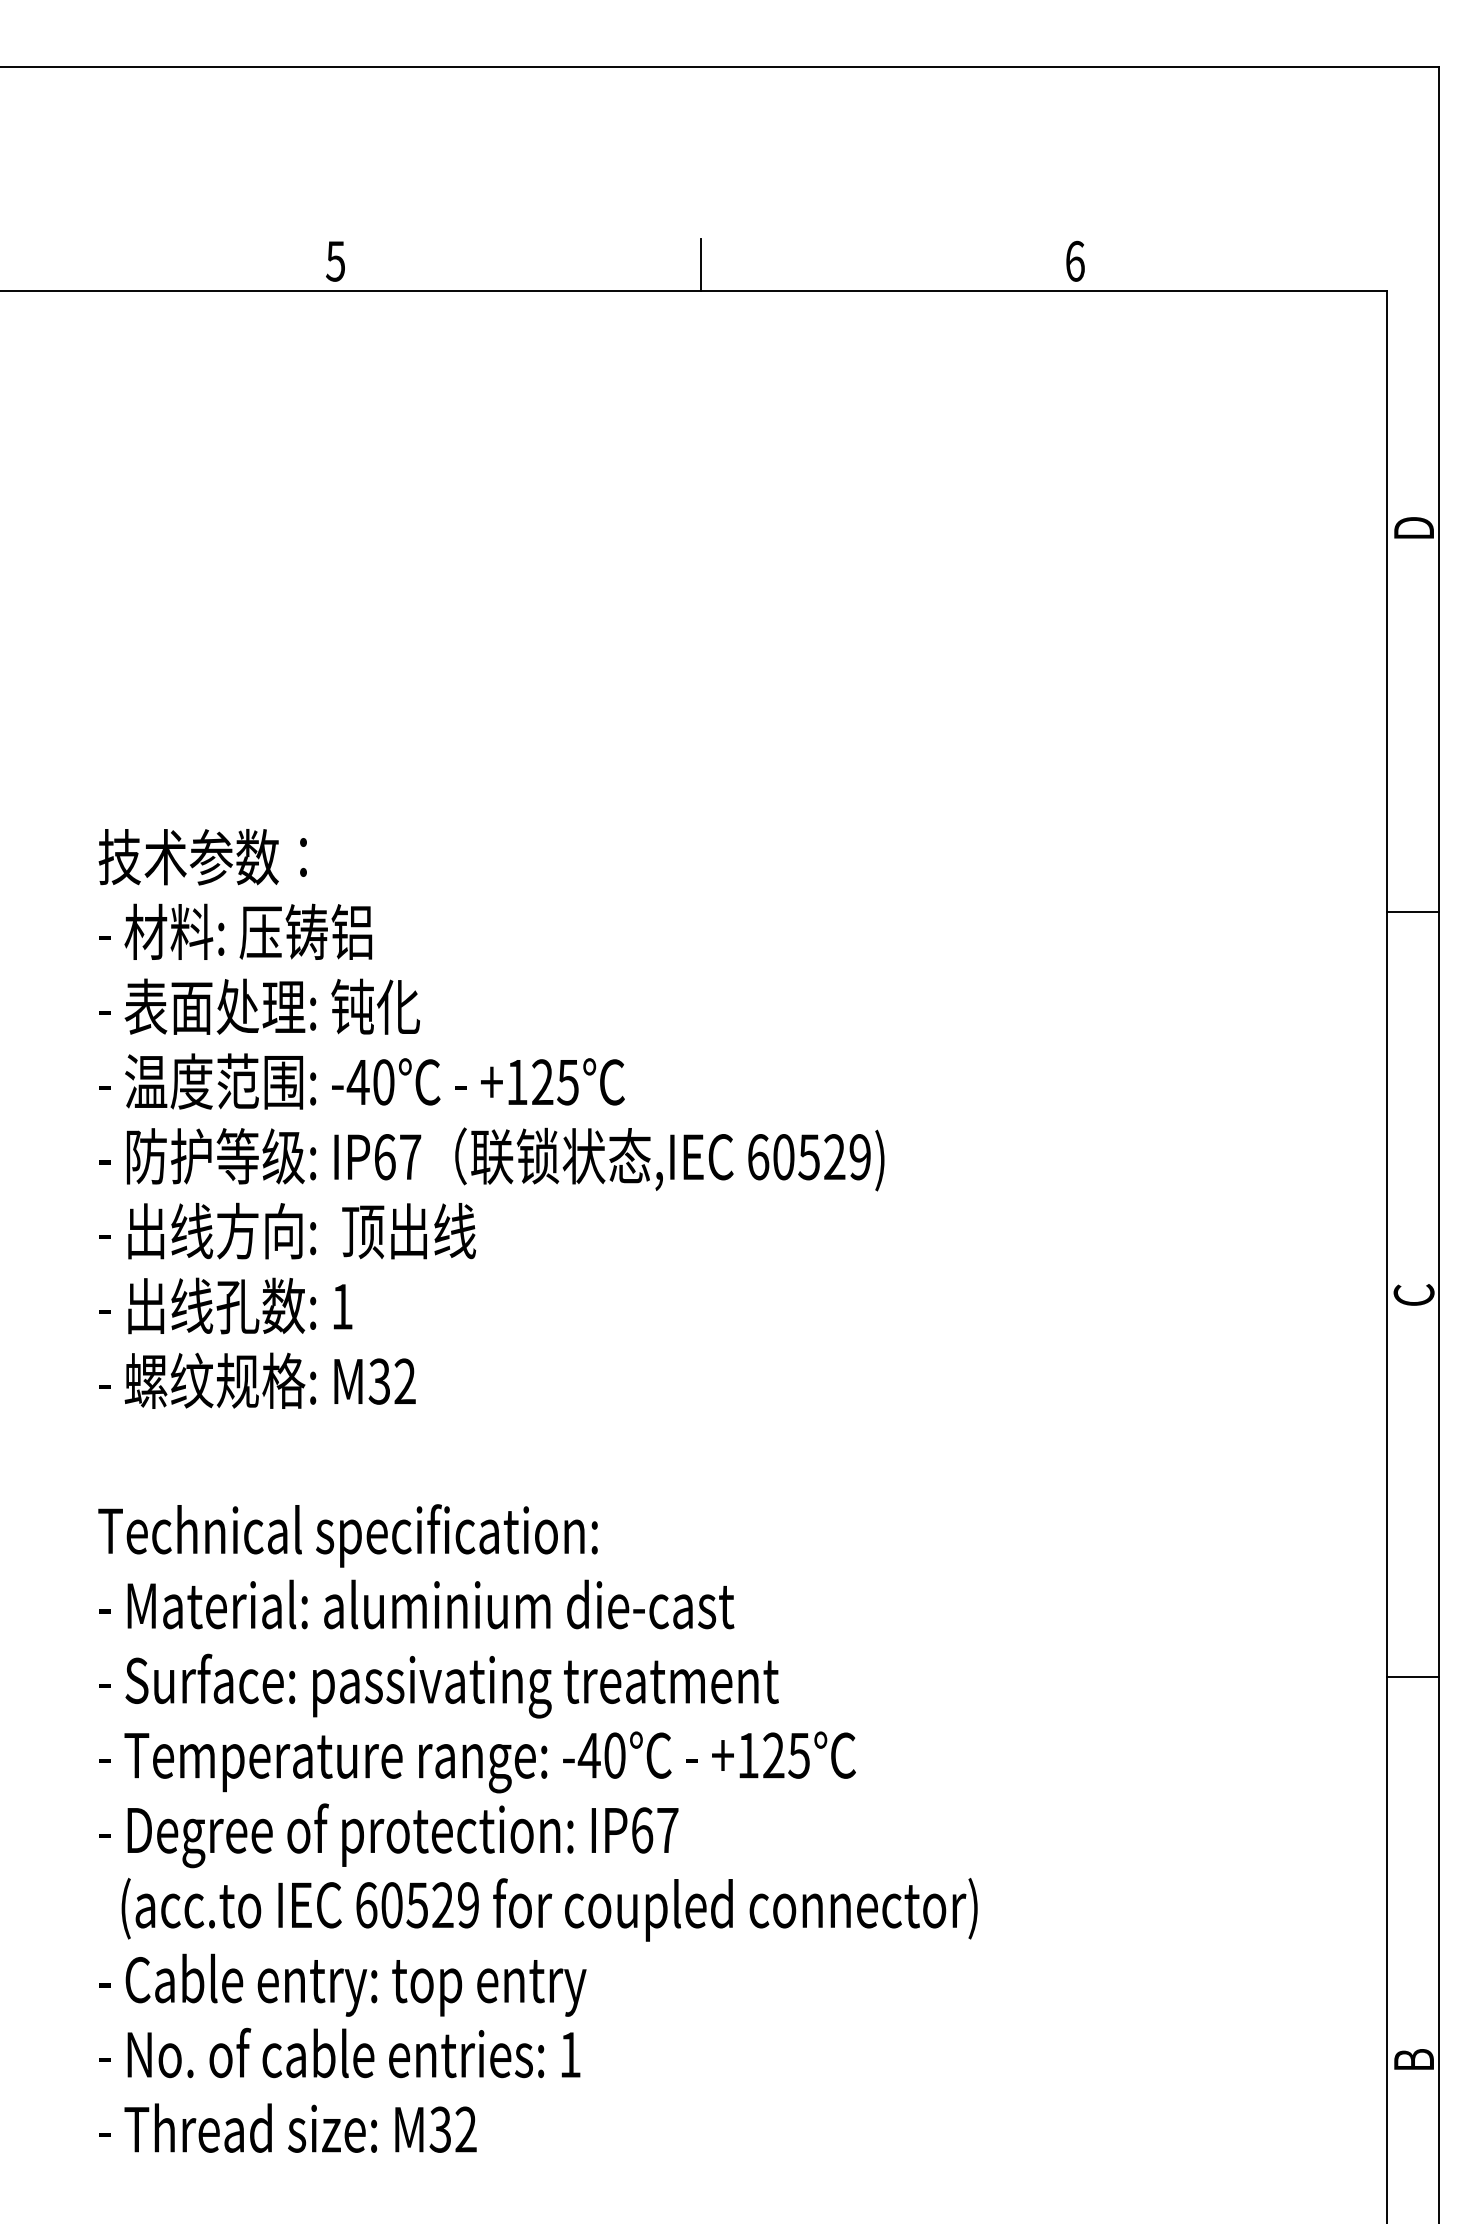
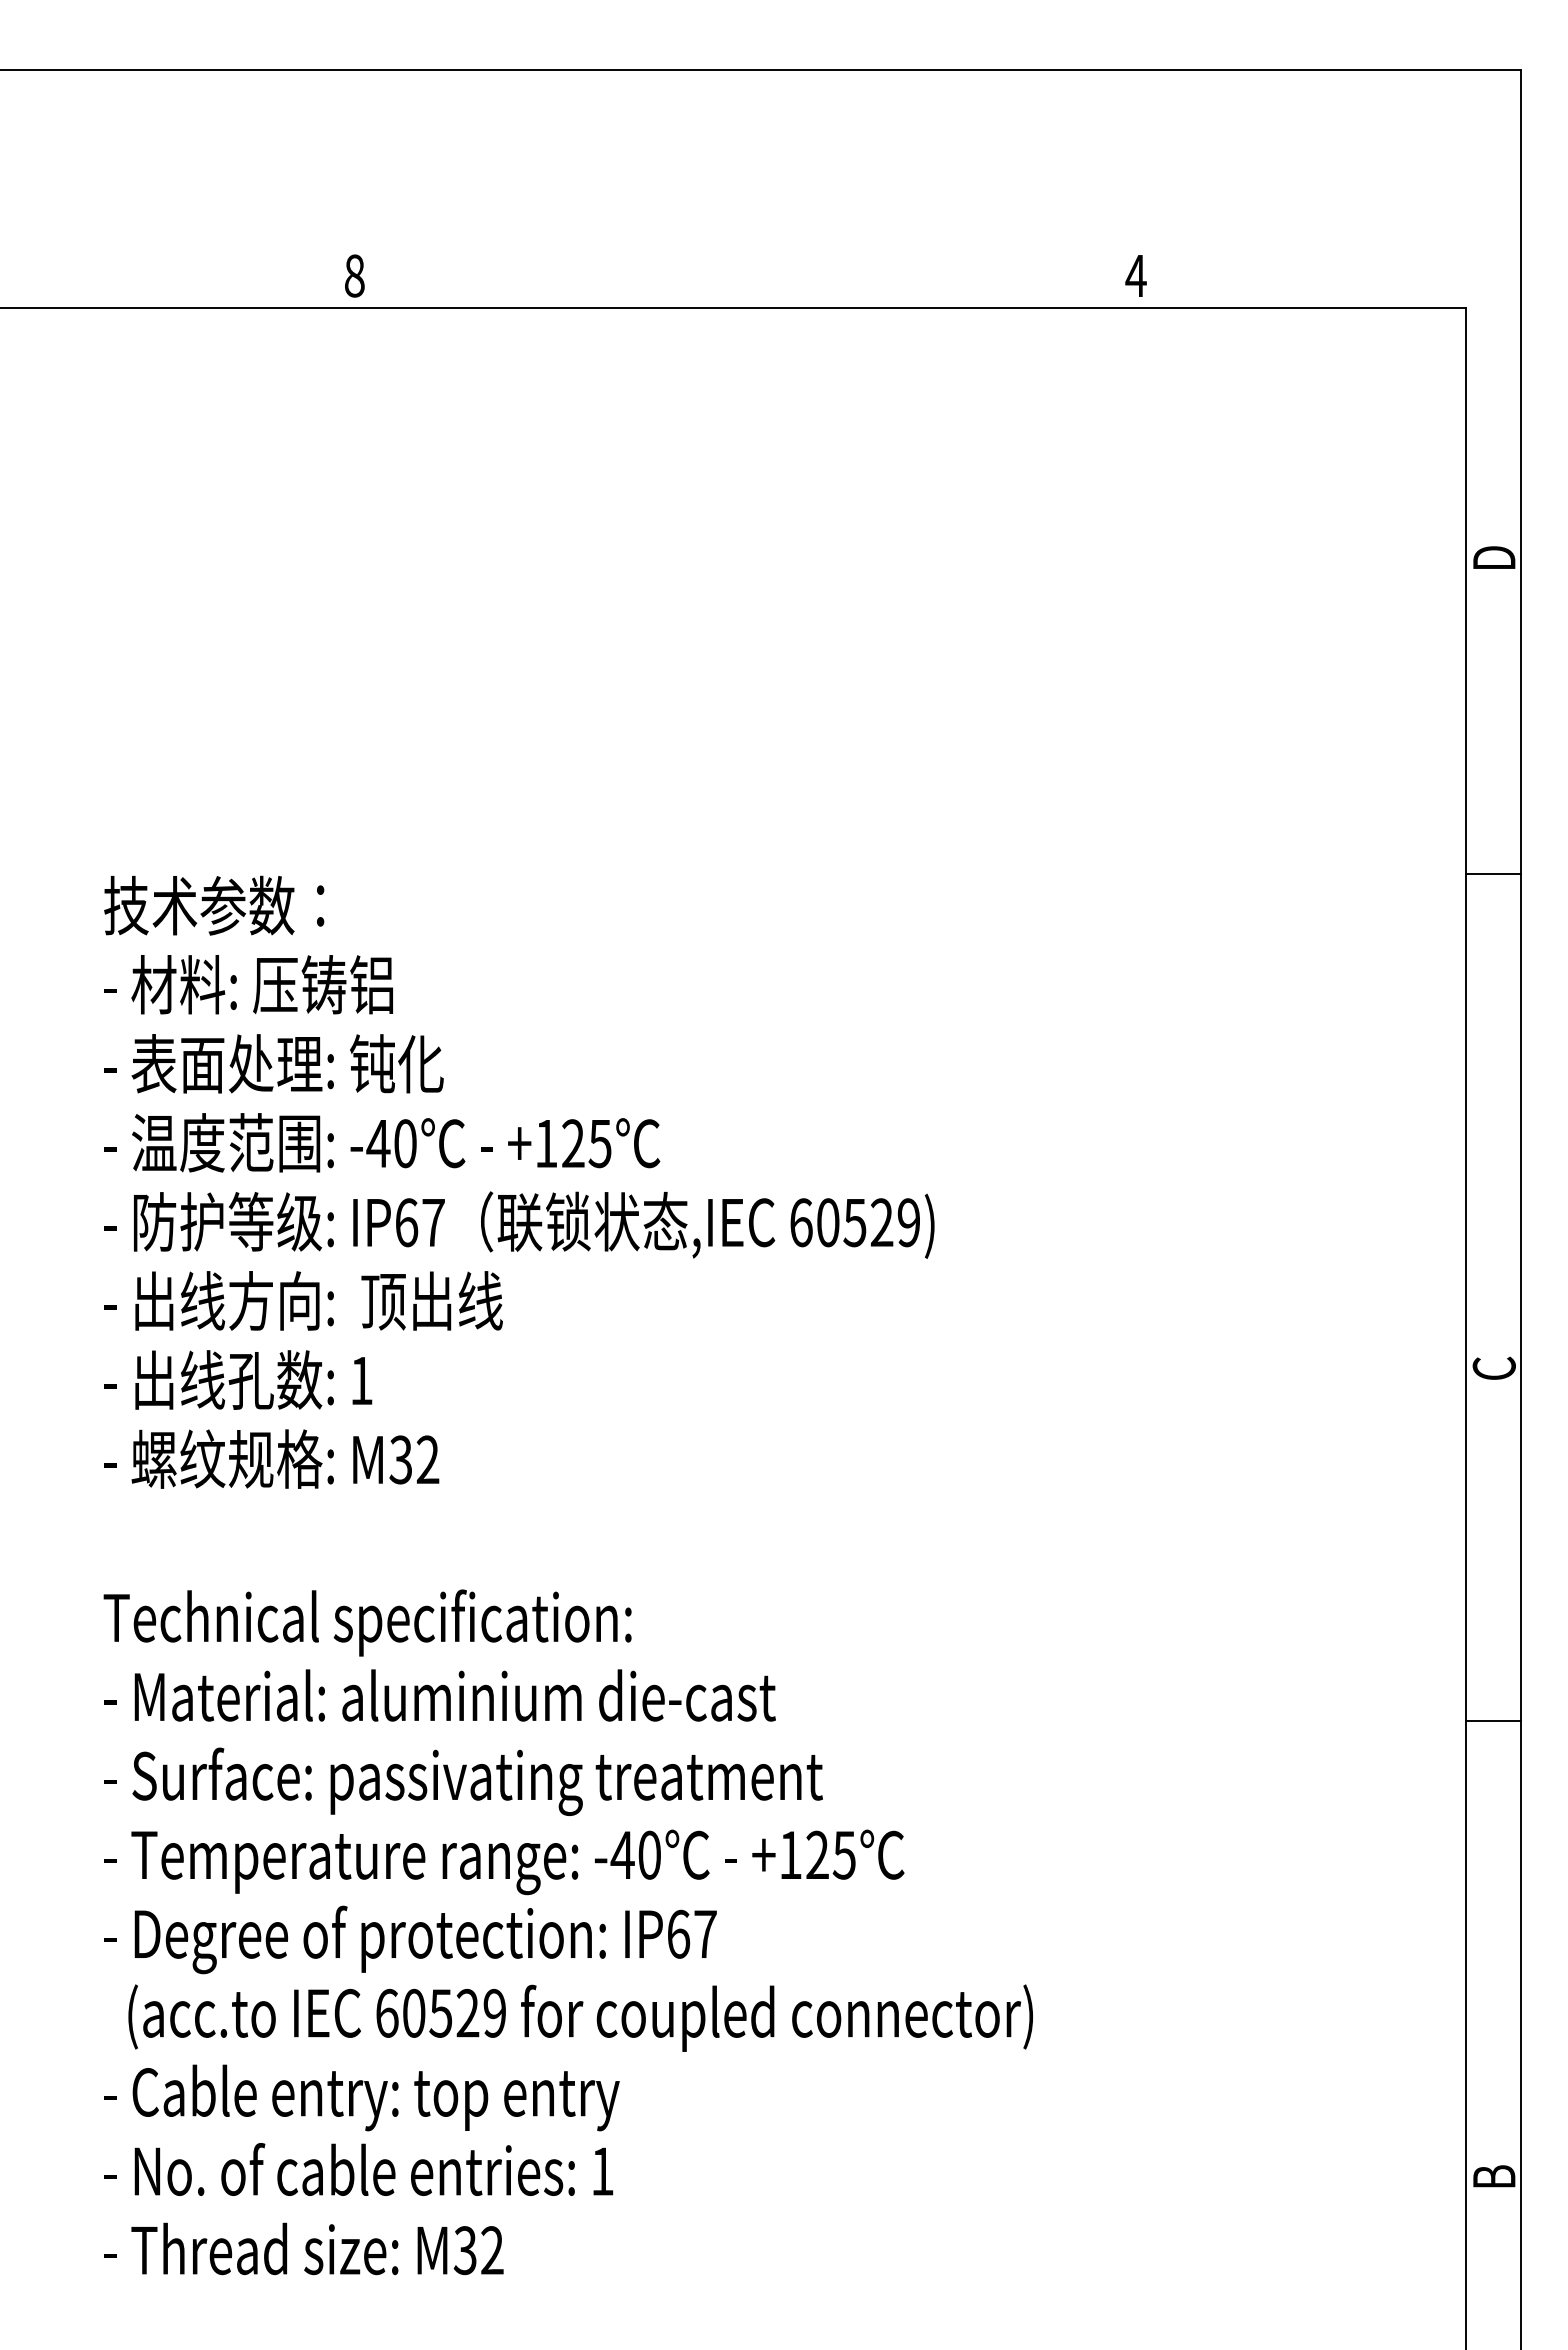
text: (335, 260) -> (354, 275), 5 -> 8
text: (1074, 260) -> (1135, 275), 6 -> 4
line: (701, 264) -> (741, 279), removed
line: (1412, 911) -> (1492, 874), moved
line: (1412, 1677) -> (1492, 1721), moved

